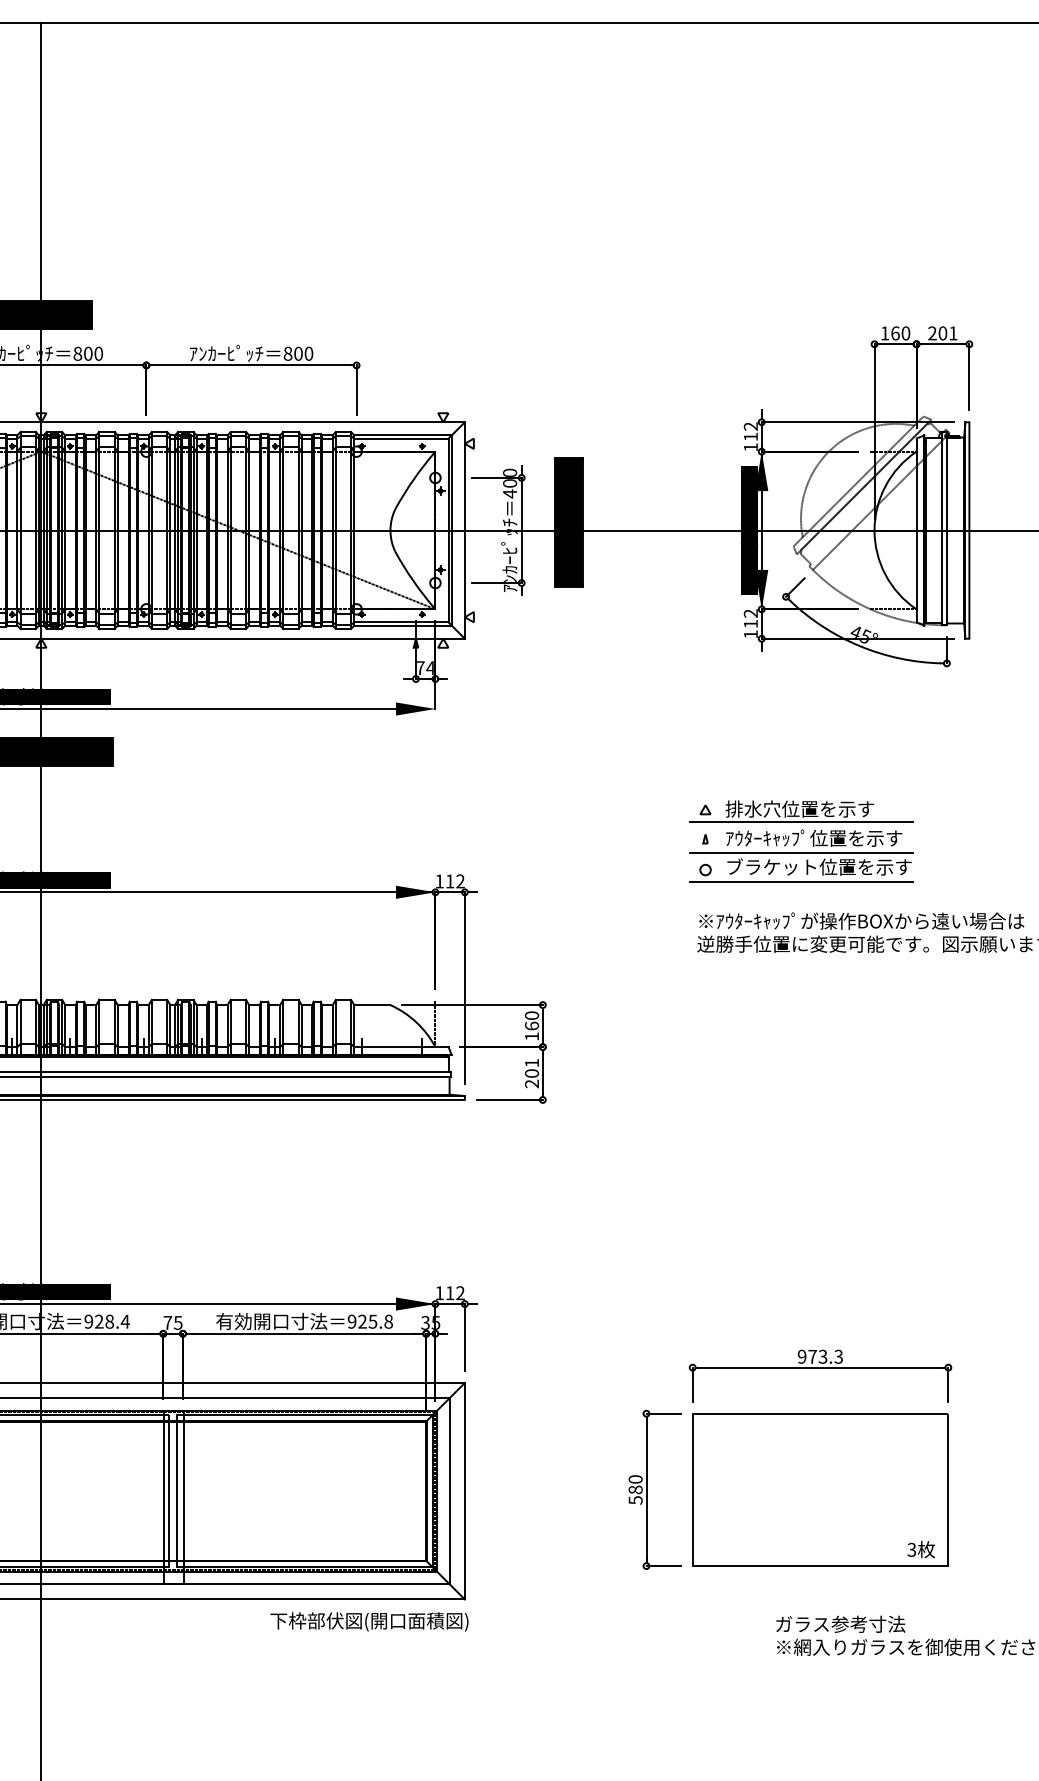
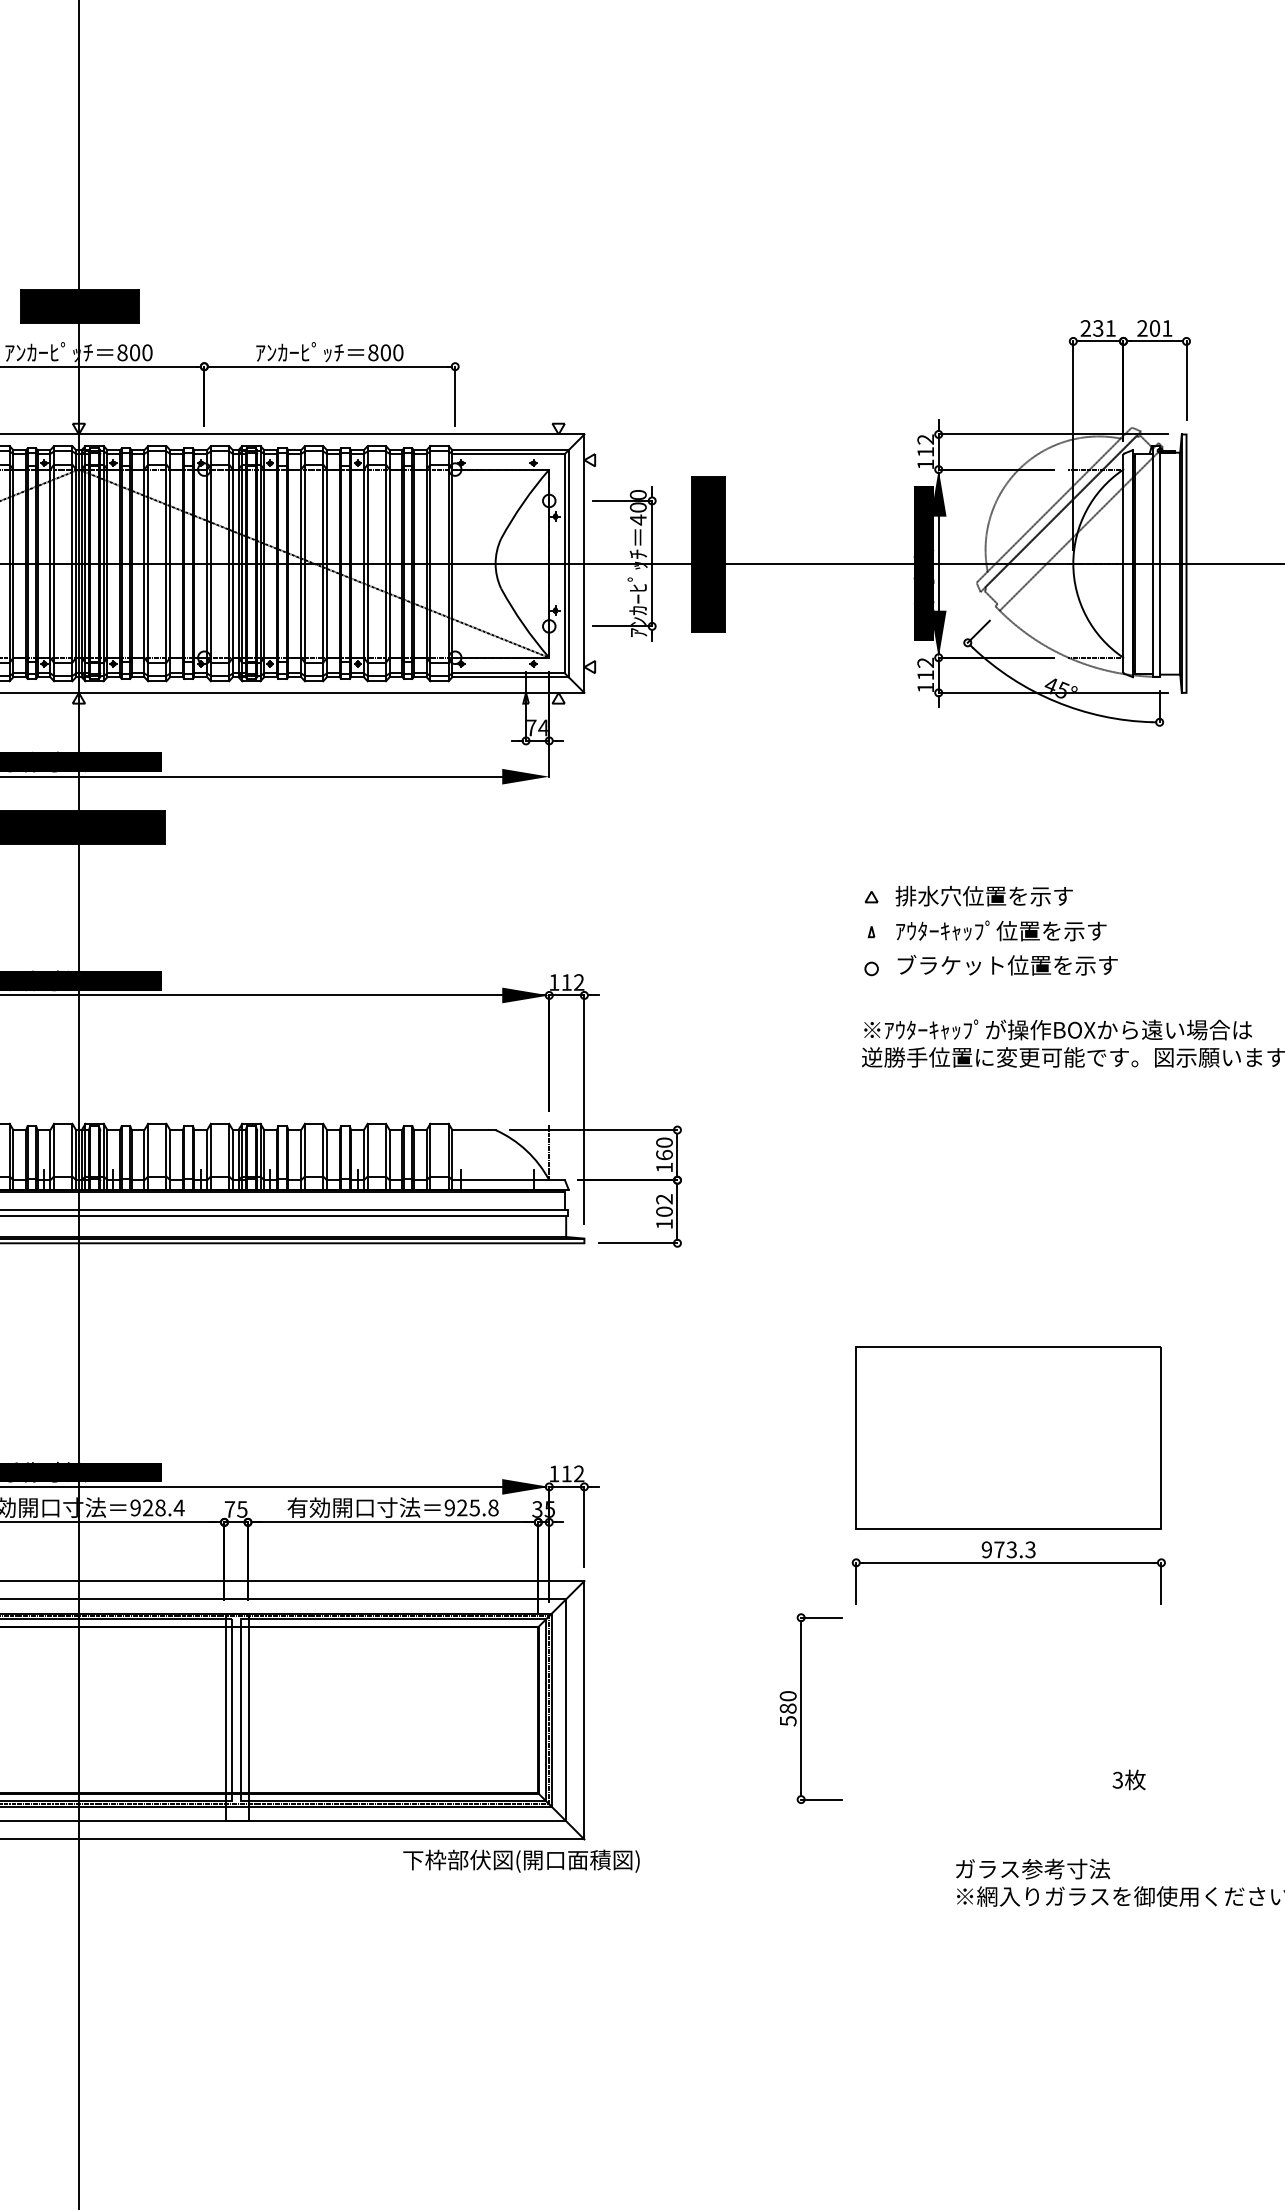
text: (894, 333) -> (1097, 328), 160 -> 231
line: (800, 821) -> (985, 911), removed
line: (800, 852) -> (985, 948), removed
line: (800, 882) -> (985, 983), removed
text: (531, 1073) -> (664, 1211), 201 -> 102
part: (820, 1489) -> (1008, 1437), moved
text: (369, 1621) -> (521, 1860), moved

